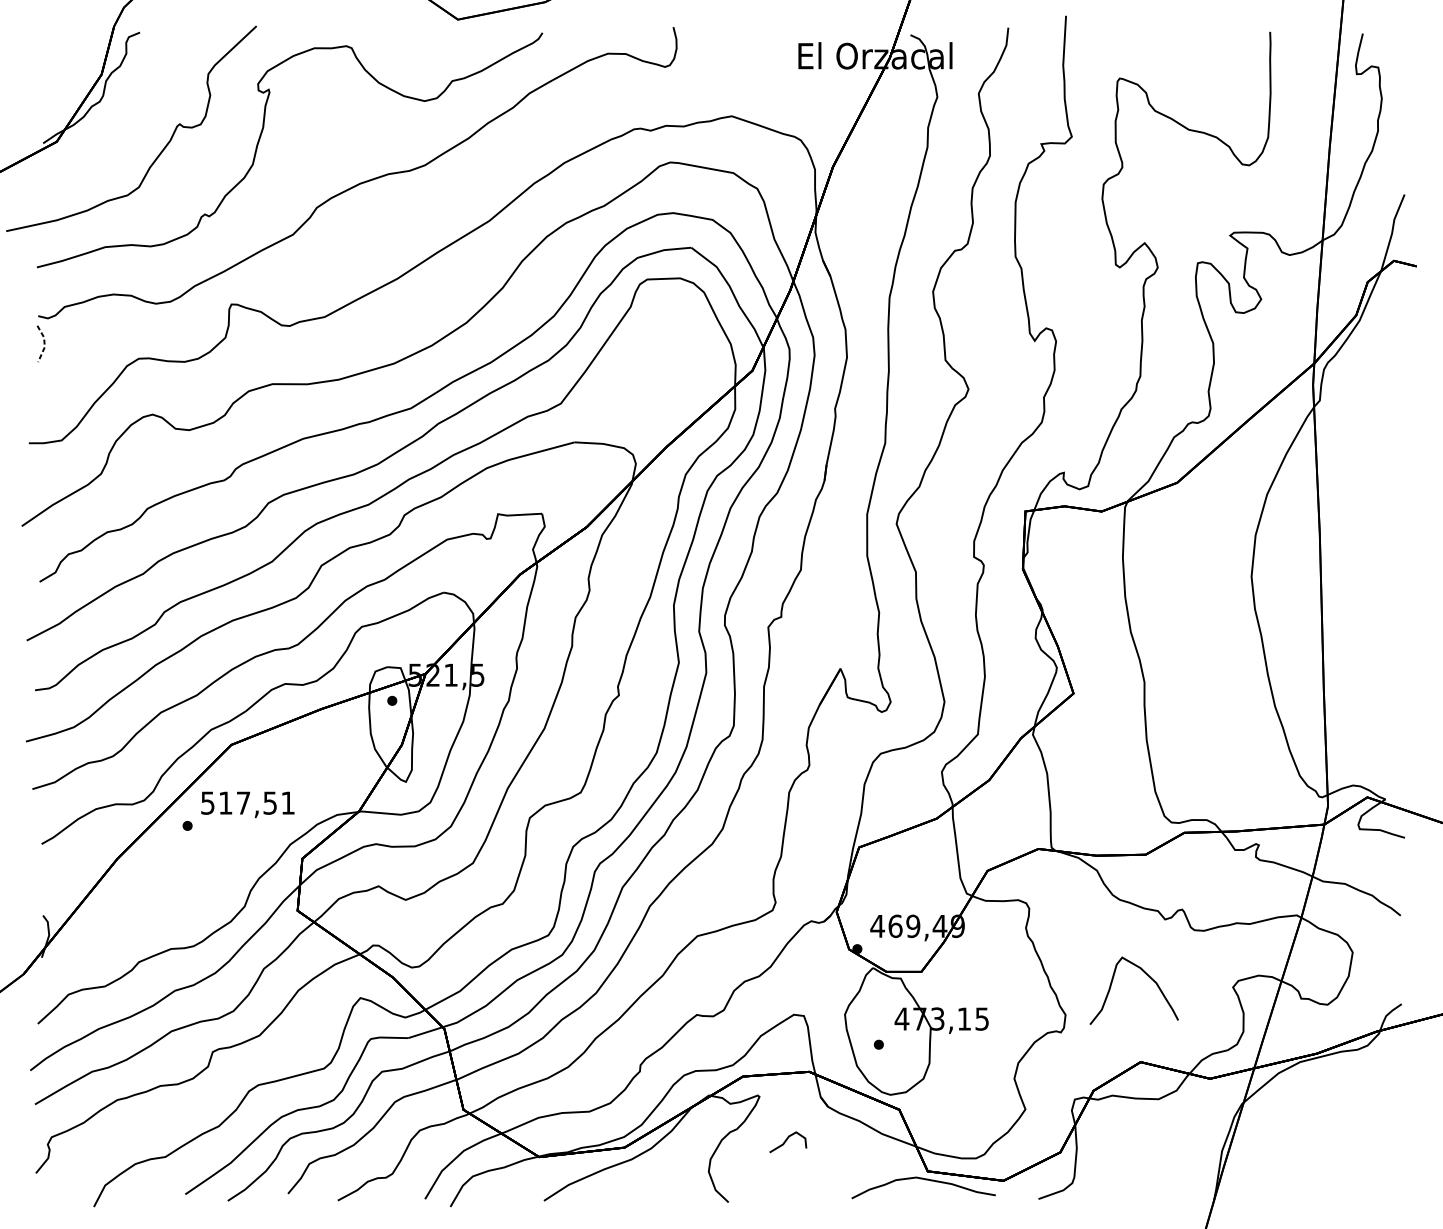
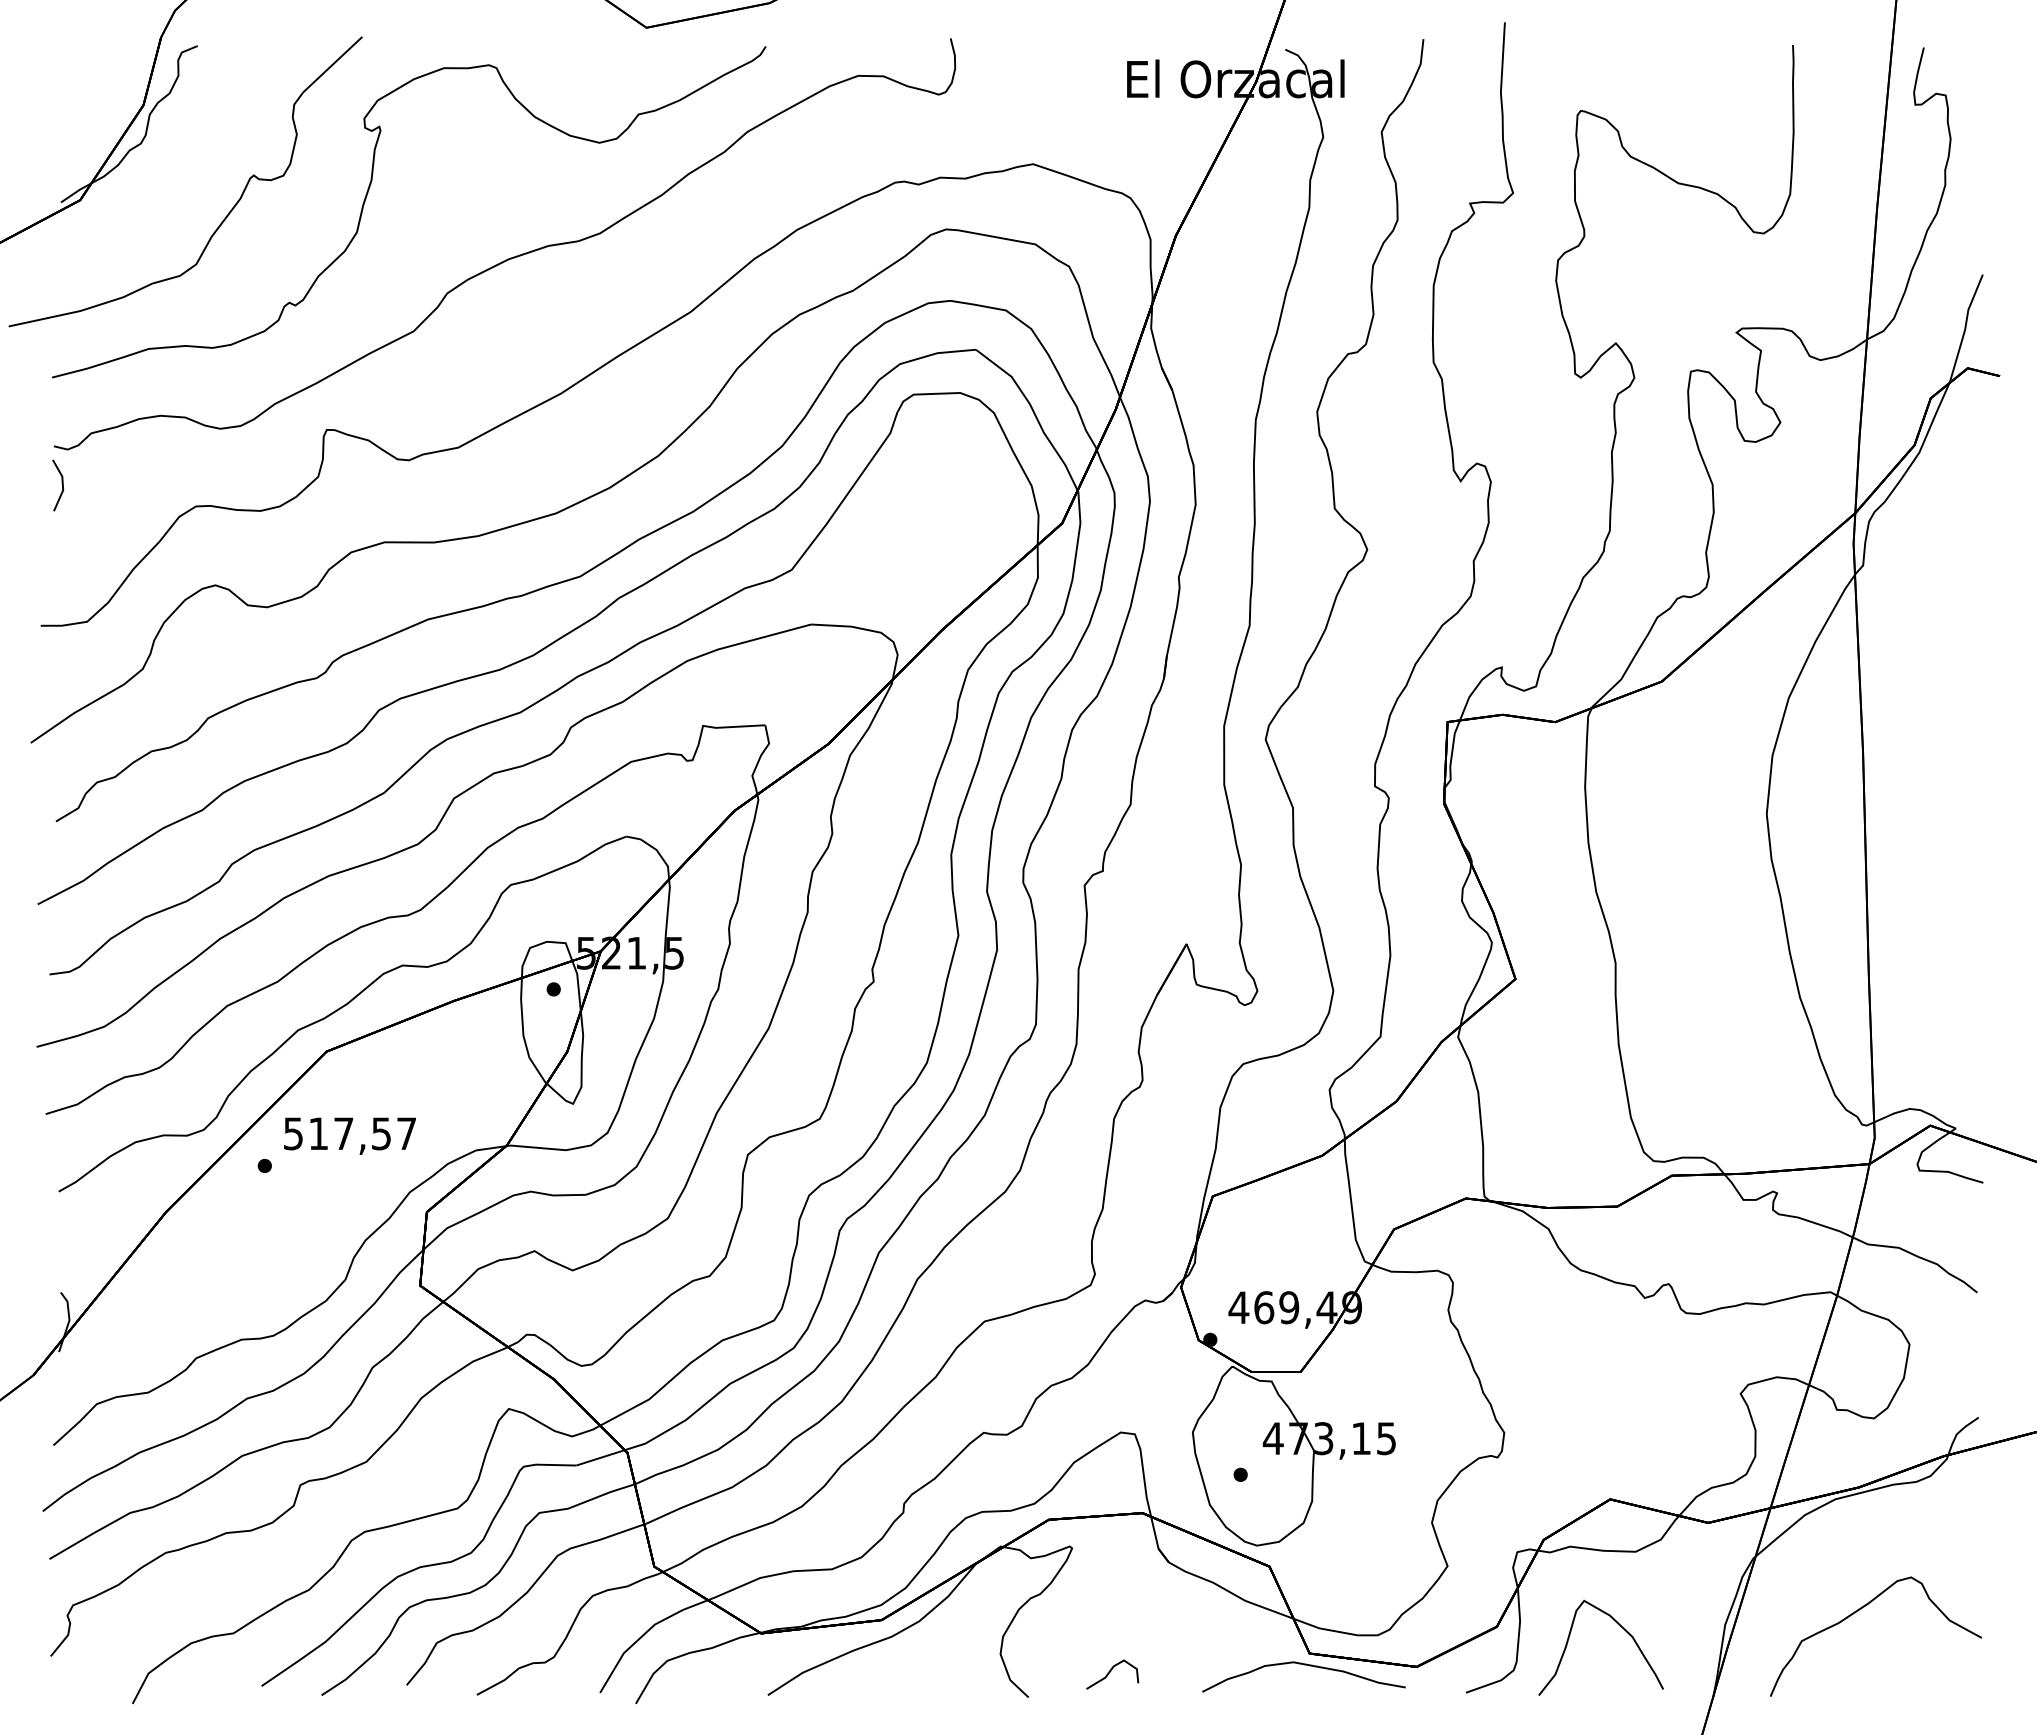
line: (44, 343) -> (62, 485), dashed -> solid
text: (287, 802) -> (406, 1133), 517,51 -> 517,57
curve: (1145, 974) -> (1617, 1624), moved
curve: (786, 1140) -> (1110, 1672), moved
curve: (1316, 1141) -> (1858, 1611), added

